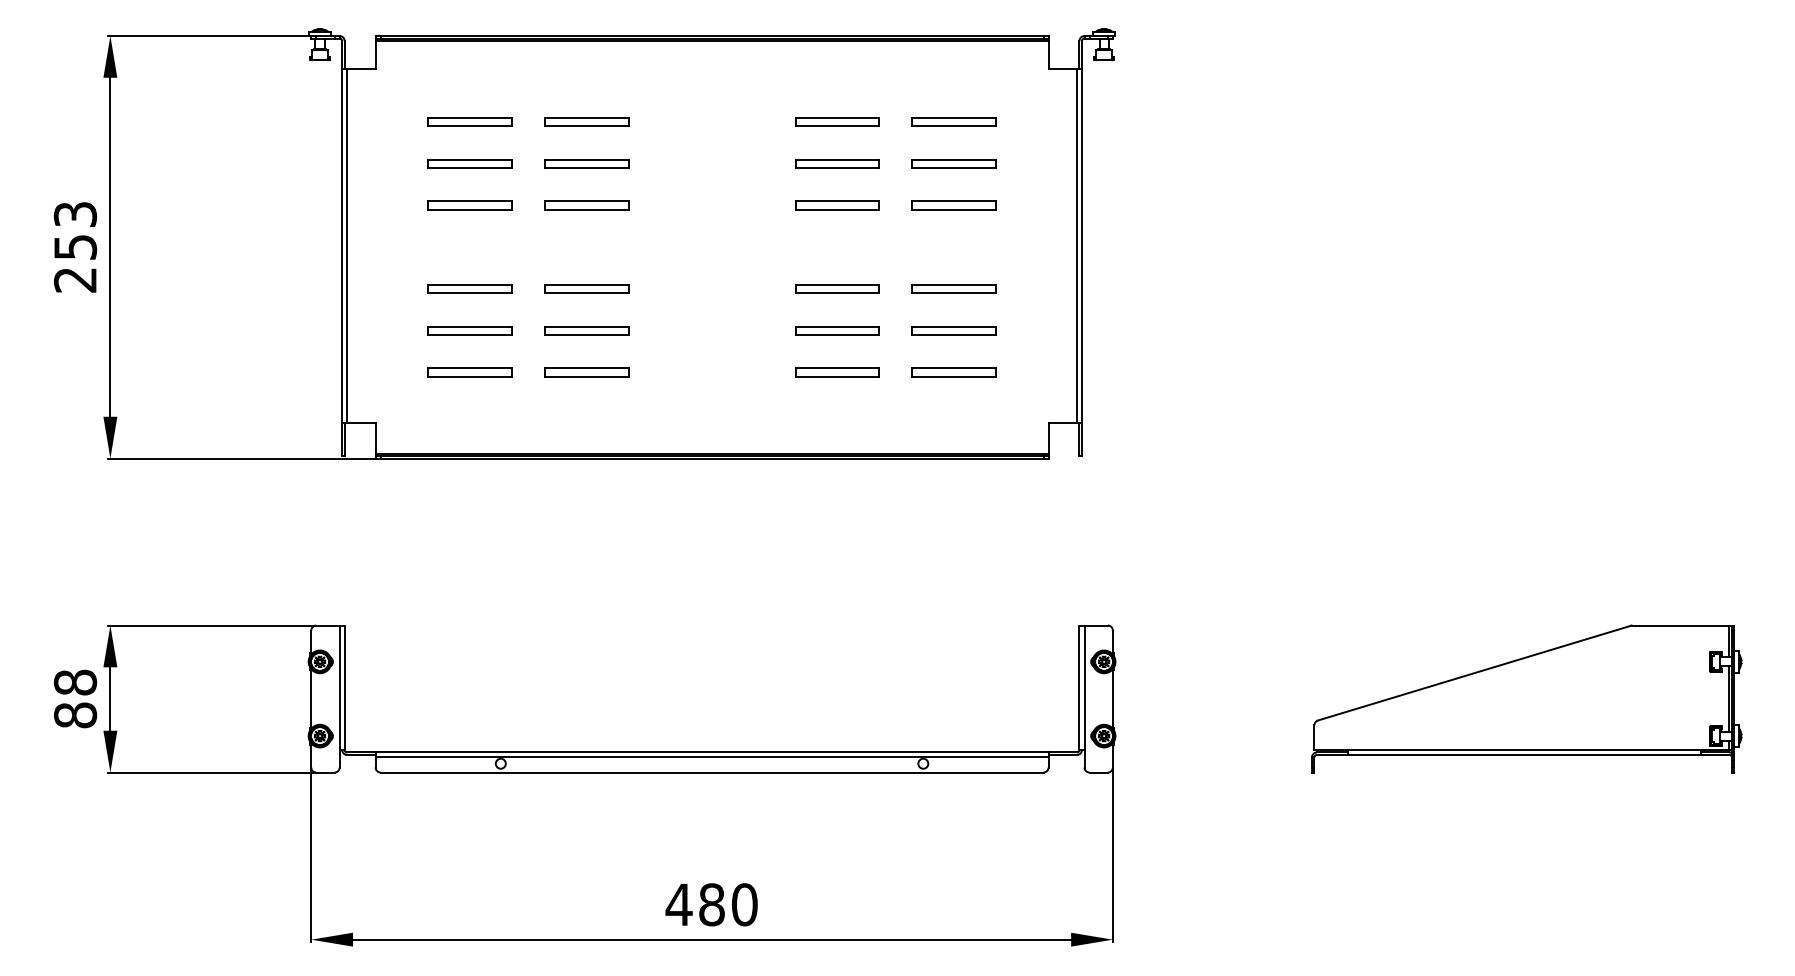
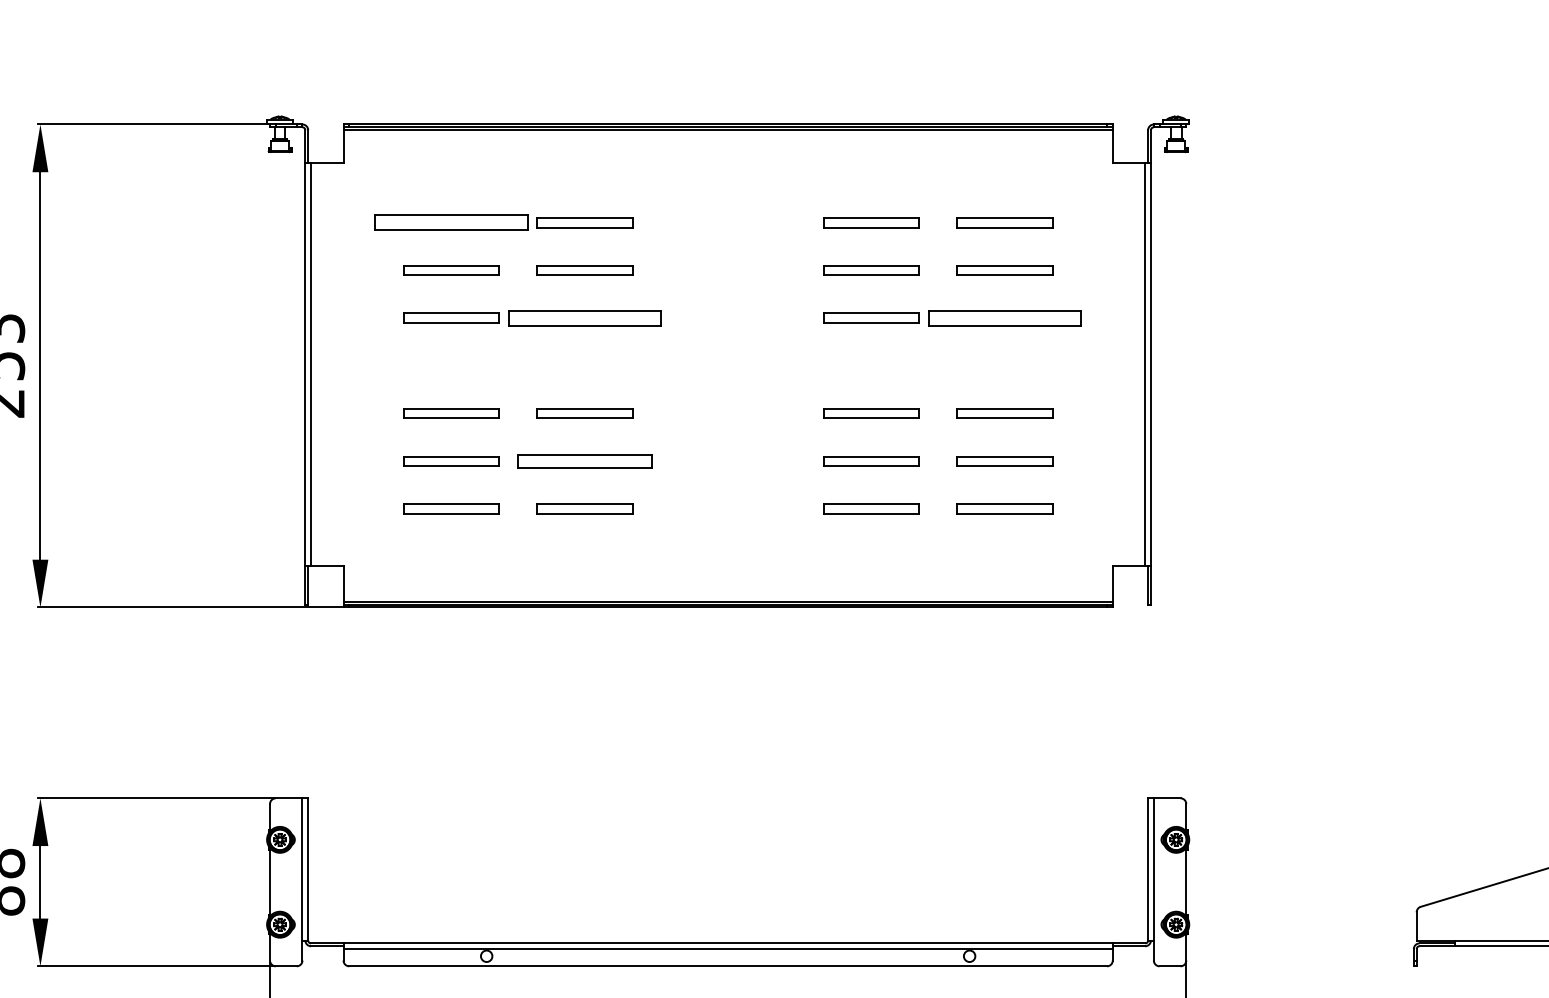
part: (469, 121) -> (450, 222), size x1.6
part: (586, 205) -> (584, 318), size x1.6
part: (953, 205) -> (1004, 318), size x1.6
part: (586, 330) -> (584, 461), size x1.4

